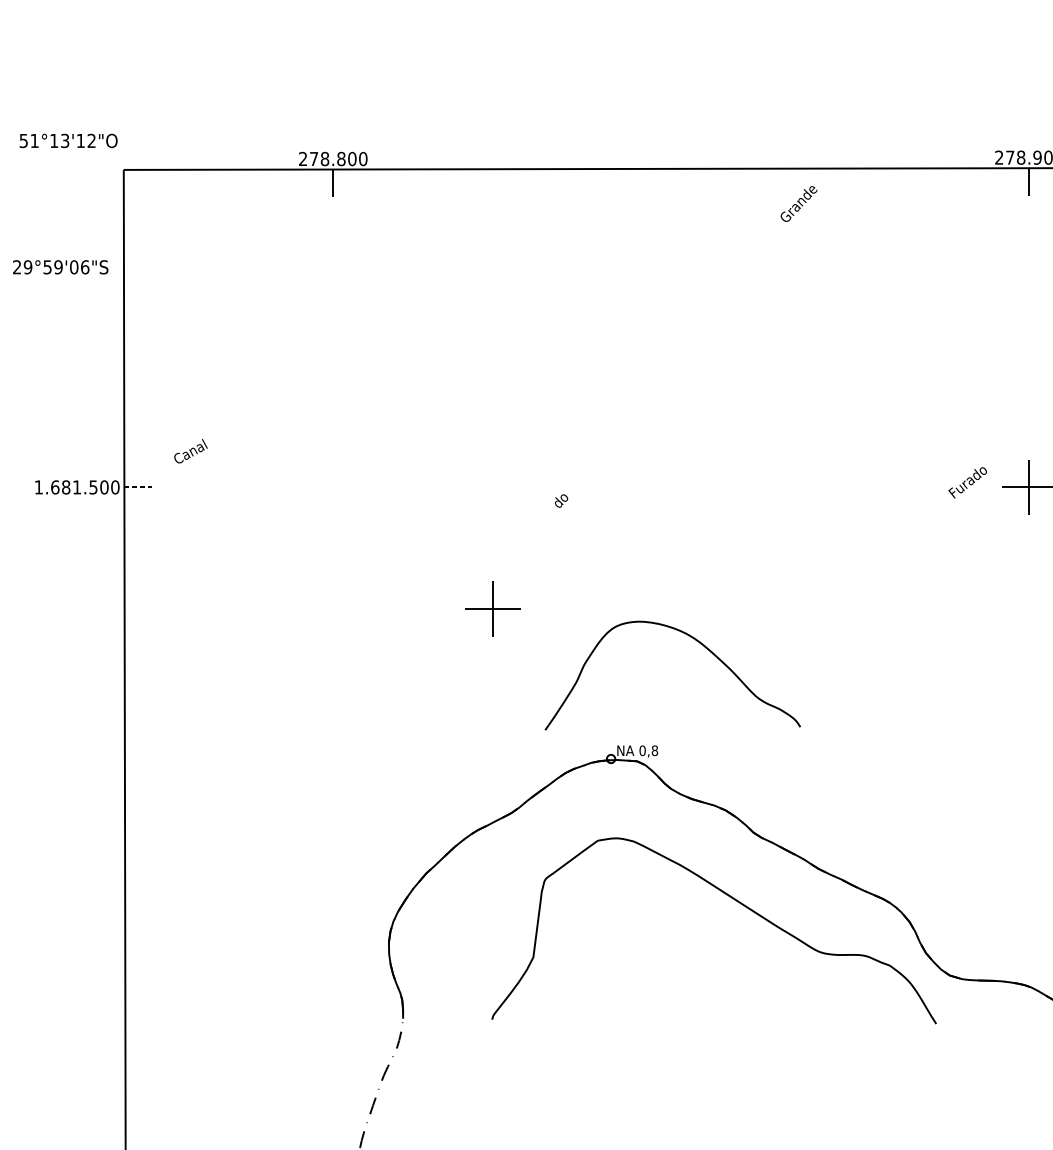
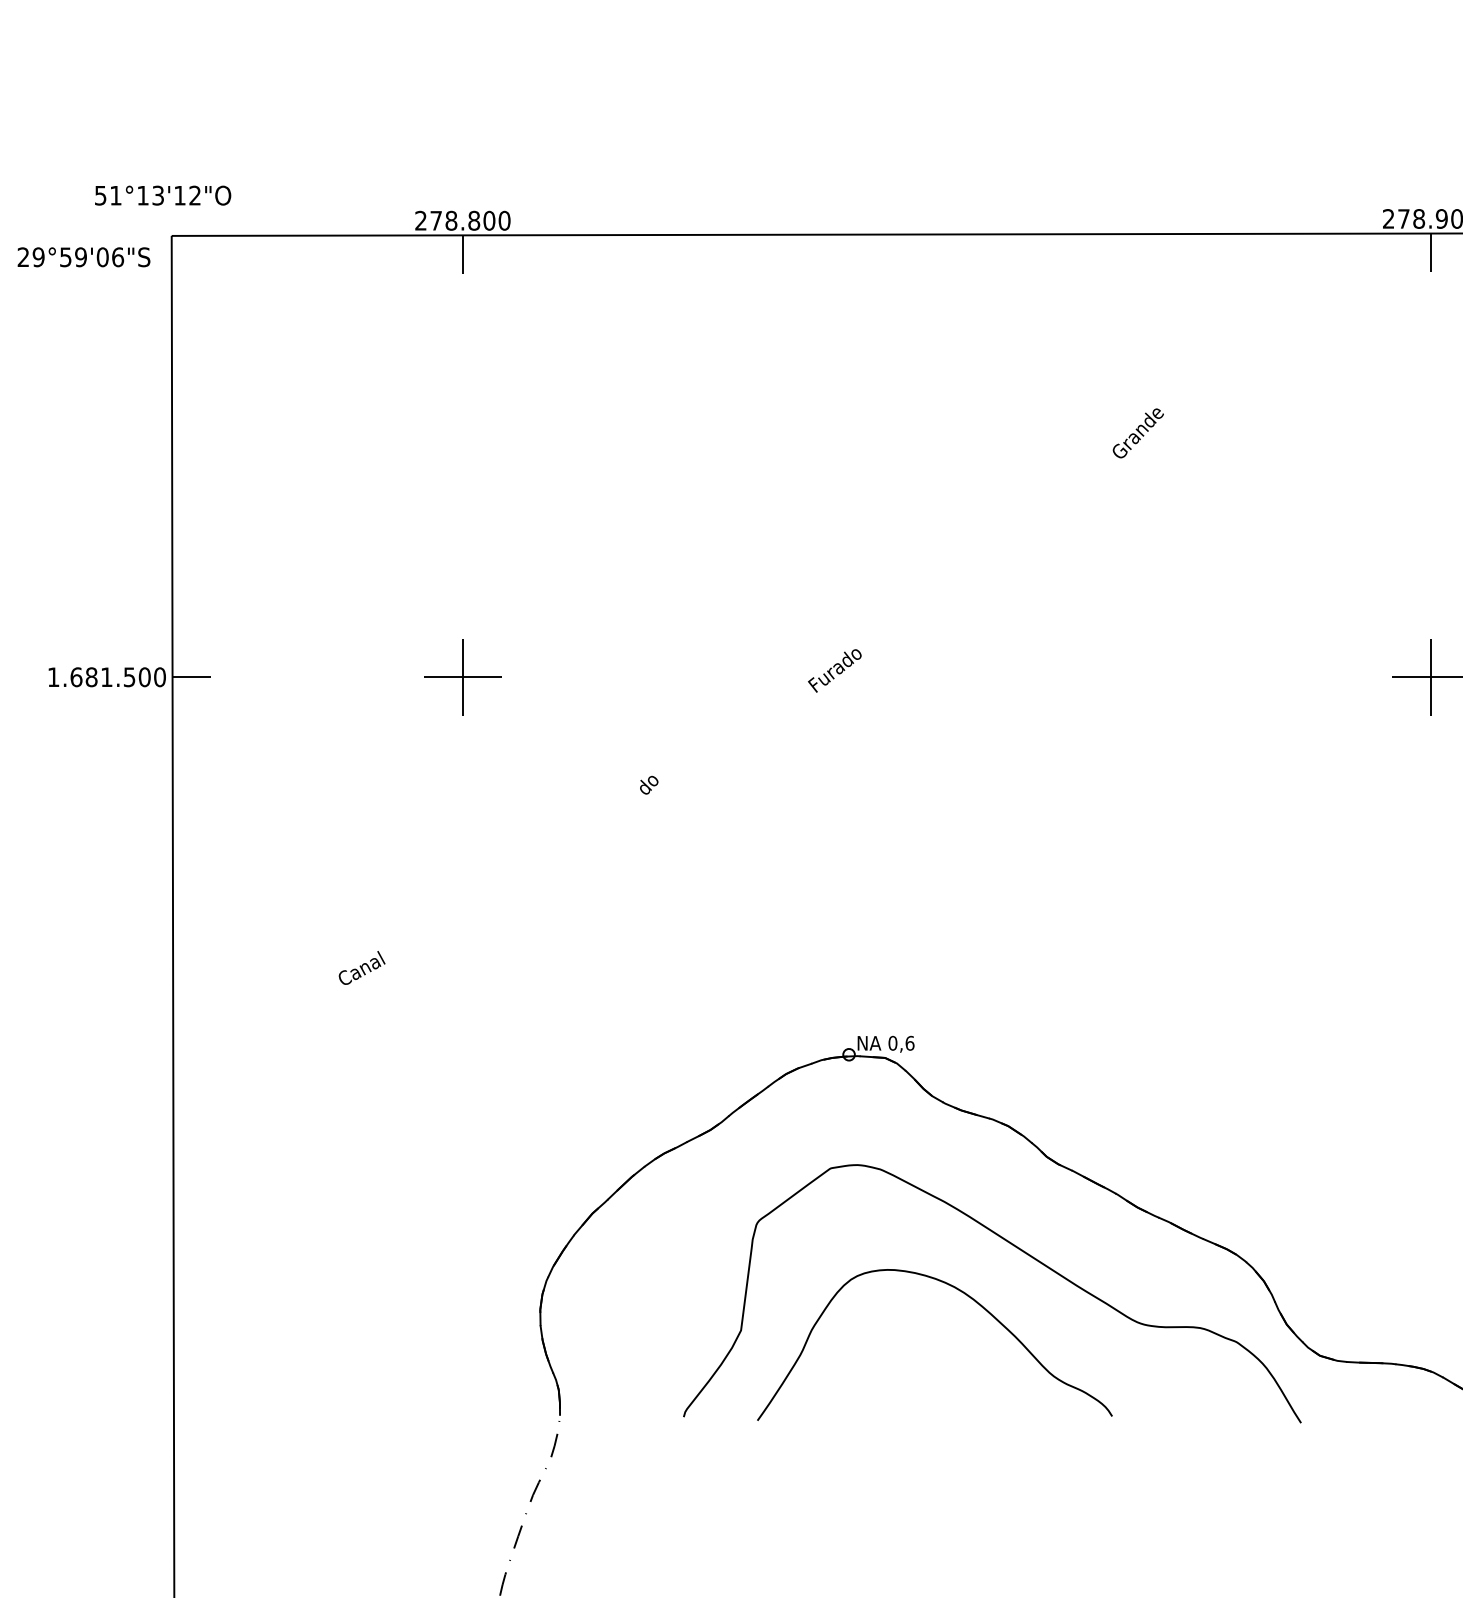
text: (68, 140) -> (163, 195), moved
text: (798, 204) -> (1137, 433), moved
text: (60, 267) -> (83, 257), moved
text: (190, 450) -> (361, 967), moved
text: (967, 482) -> (834, 670), moved
line: (138, 487) -> (192, 677), dashed -> solid
text: (561, 500) -> (649, 784), moved
part: (492, 609) -> (462, 677), moved
curve: (696, 641) -> (968, 1297), moved
text: (654, 750) -> (909, 1042), 0,8 -> 0,6

